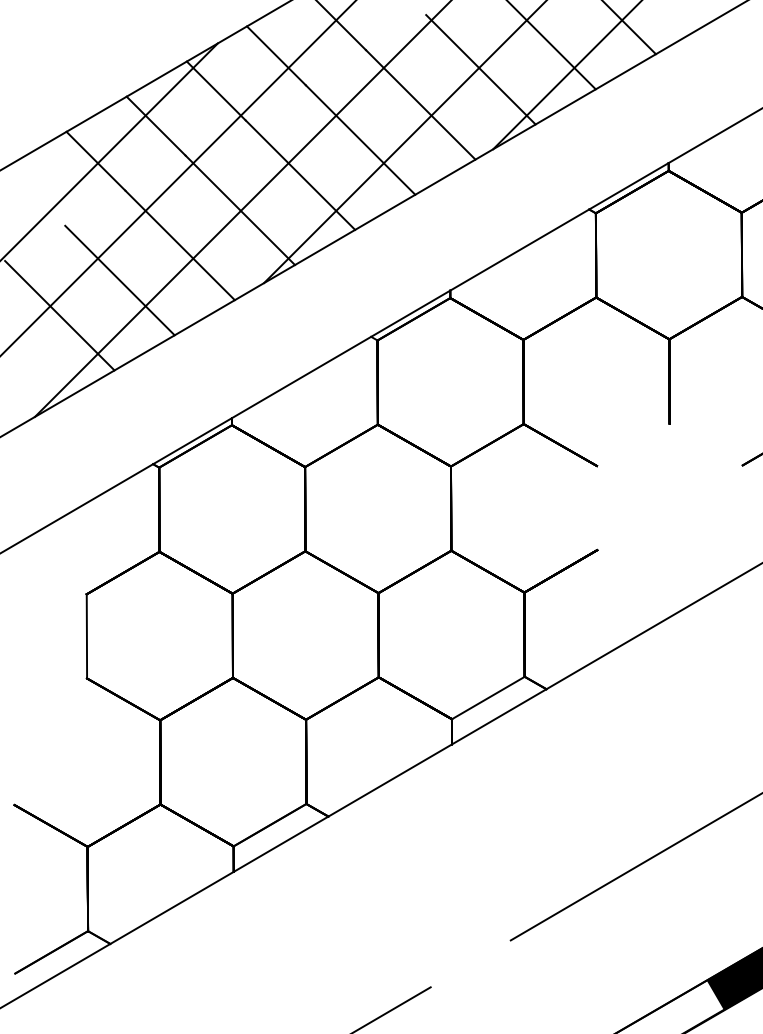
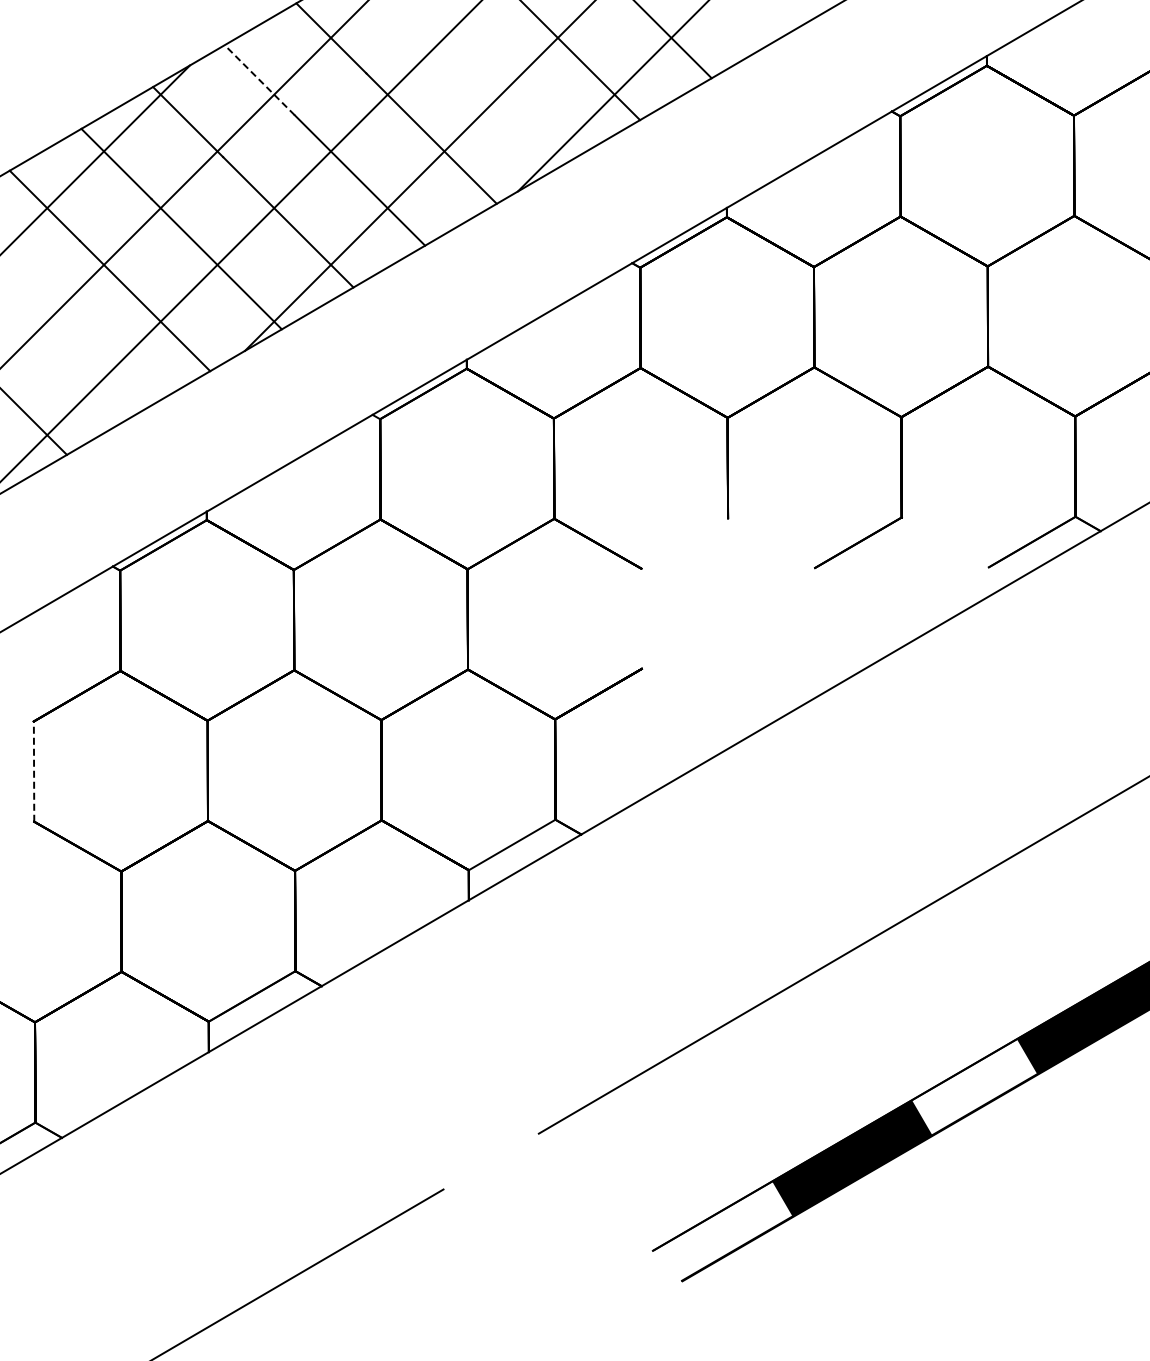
line: (276, 56) -> (259, 80), solid -> dashed
line: (481, 69) -> (503, 96), removed
line: (120, 280) -> (73, 347), removed
line: (87, 636) -> (34, 771), solid -> dashed

